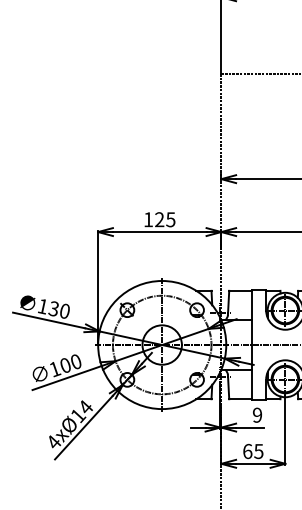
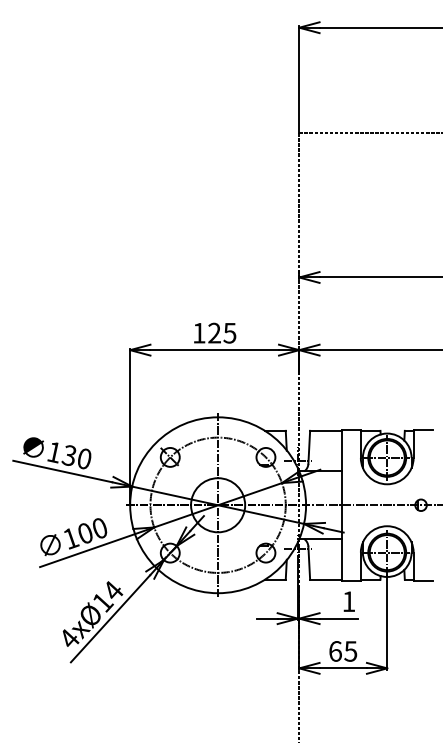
text: (257, 415) -> (348, 601), 9 -> 1

